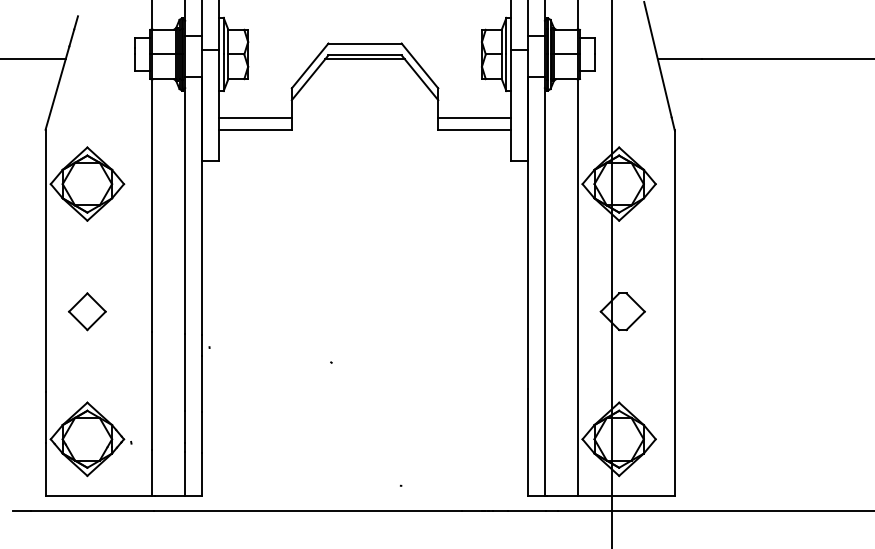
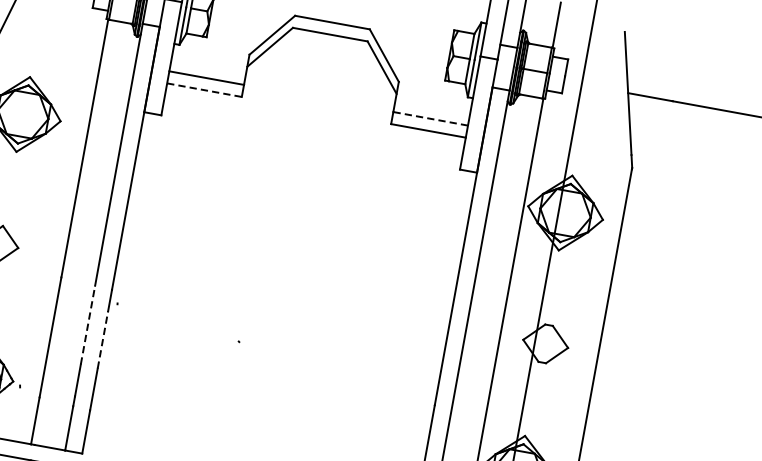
line: (365, 59) -> (329, 38), removed
line: (474, 117) -> (430, 118), solid -> dashed
line: (255, 129) -> (204, 89), solid -> dashed
line: (185, 372) -> (88, 324), solid -> dashed
line: (201, 383) -> (102, 339), solid -> dashed

